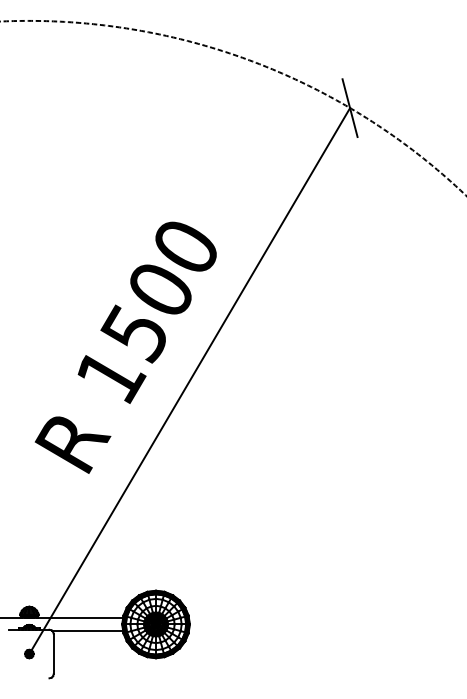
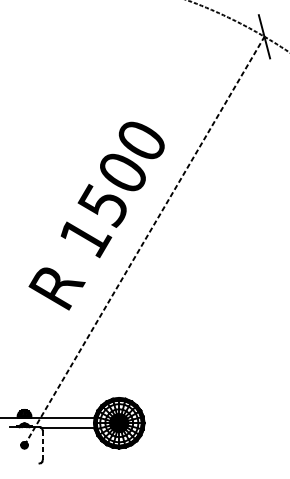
line: (189, 381) -> (144, 241), solid -> dashed
line: (53, 653) -> (42, 444), solid -> dashed

